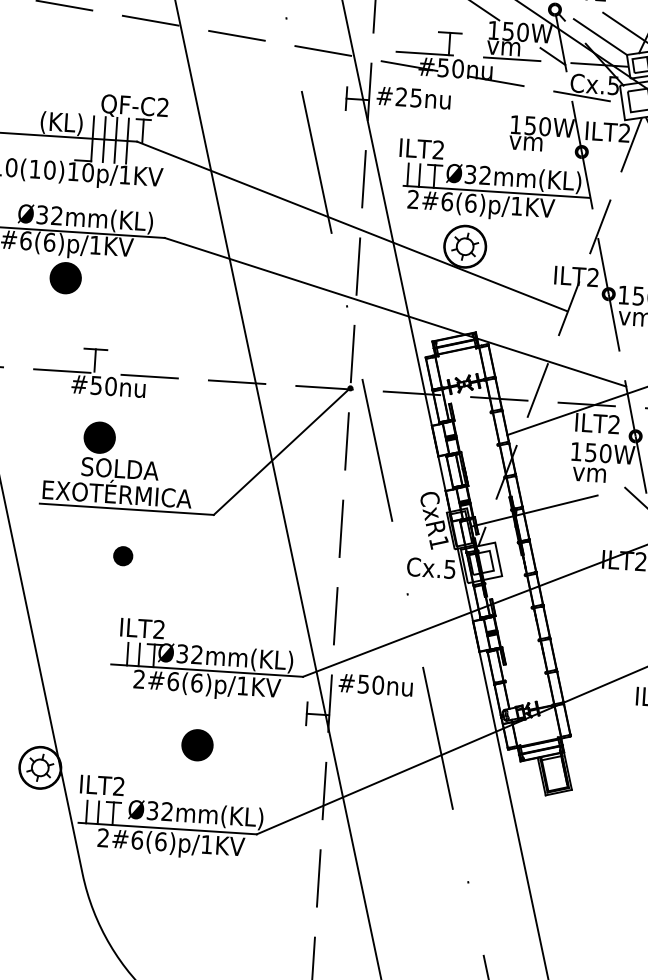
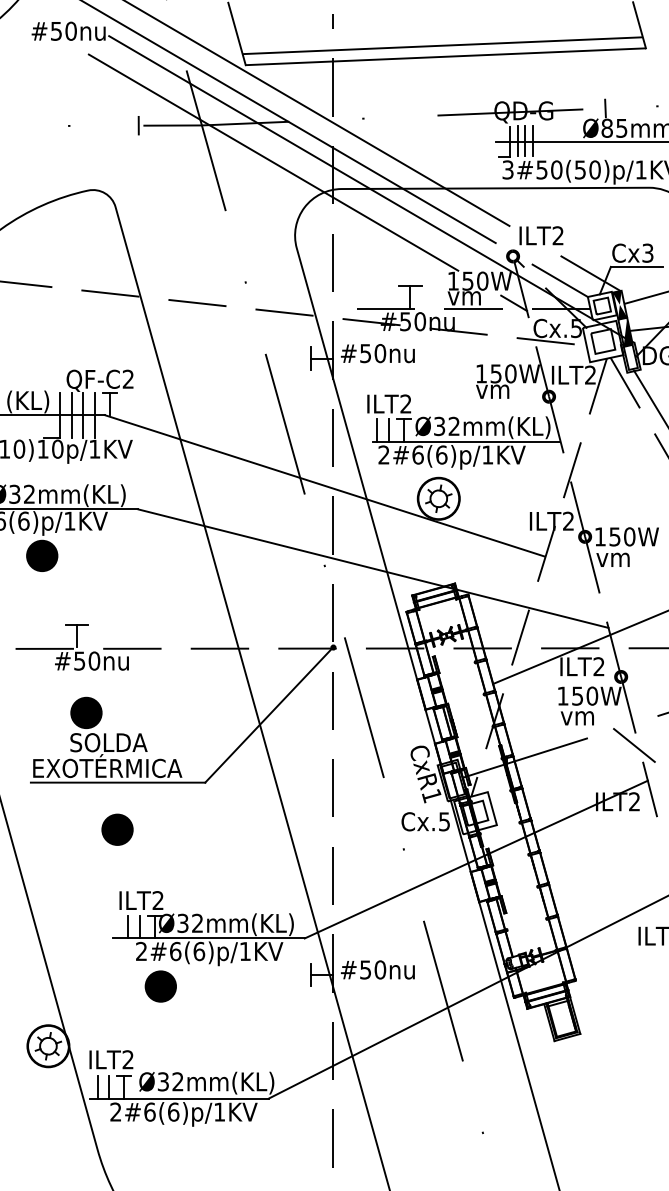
text: (409, 97) -> (373, 353), #25nu -> #50nu
part: (123, 556) -> (117, 829), size x1.67
text: (375, 684) -> (377, 969), moved
part: (197, 745) -> (160, 986), moved

